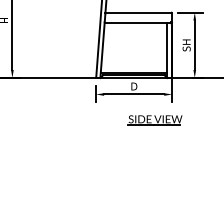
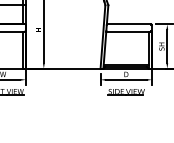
part: (153, 120) -> (125, 92), moved

